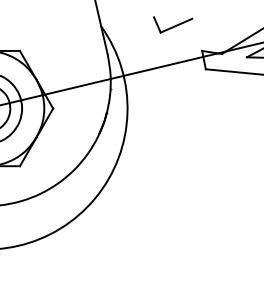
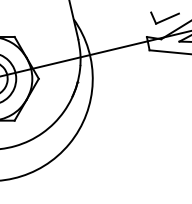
part: (173, 24) -> (165, 17), moved

